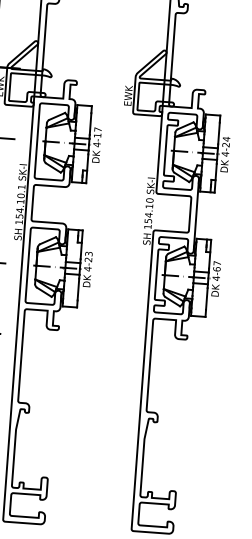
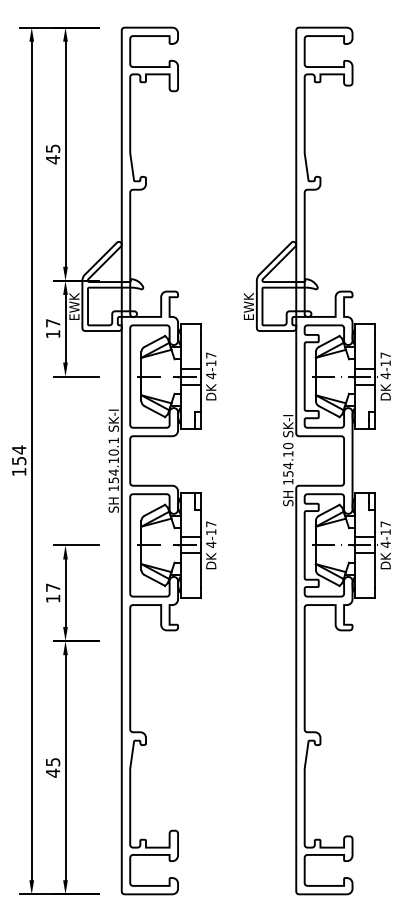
text: (226, 142) -> (385, 359), 4-24 -> 4-17
text: (88, 257) -> (211, 528), 4-23 -> 4-17
text: (216, 269) -> (385, 532), 4-67 -> 4-17

